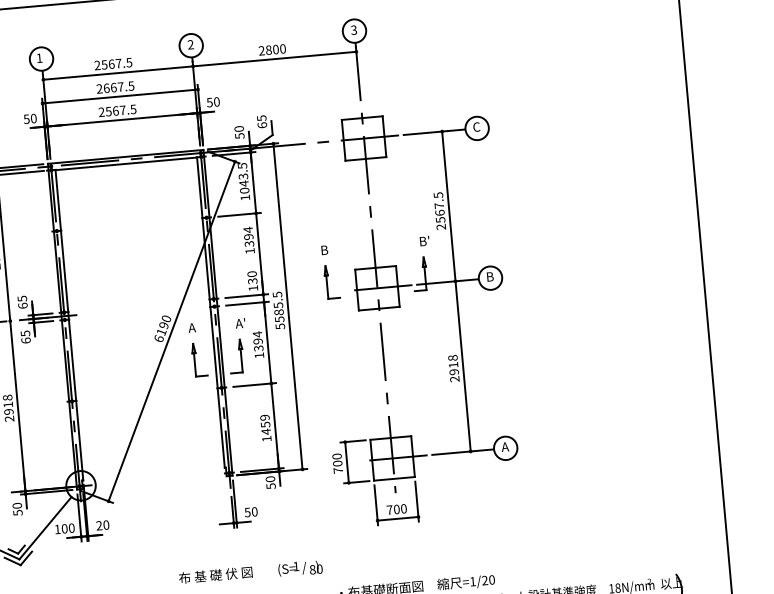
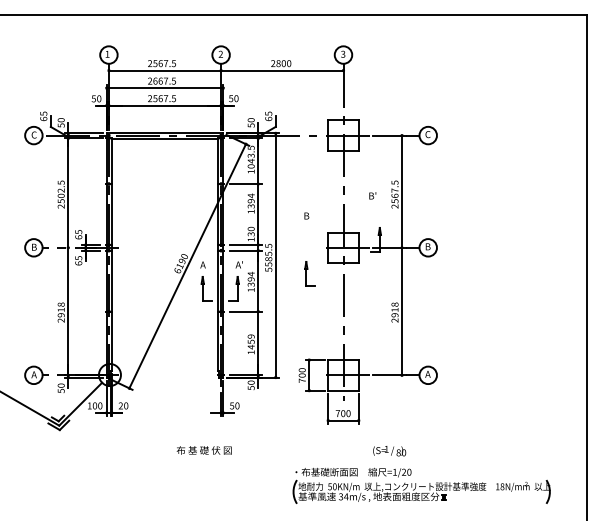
text: (424, 240) -> (372, 195), moved
part: (331, 281) -> (309, 273), moved
text: (300, 569) -> (389, 451), moved

